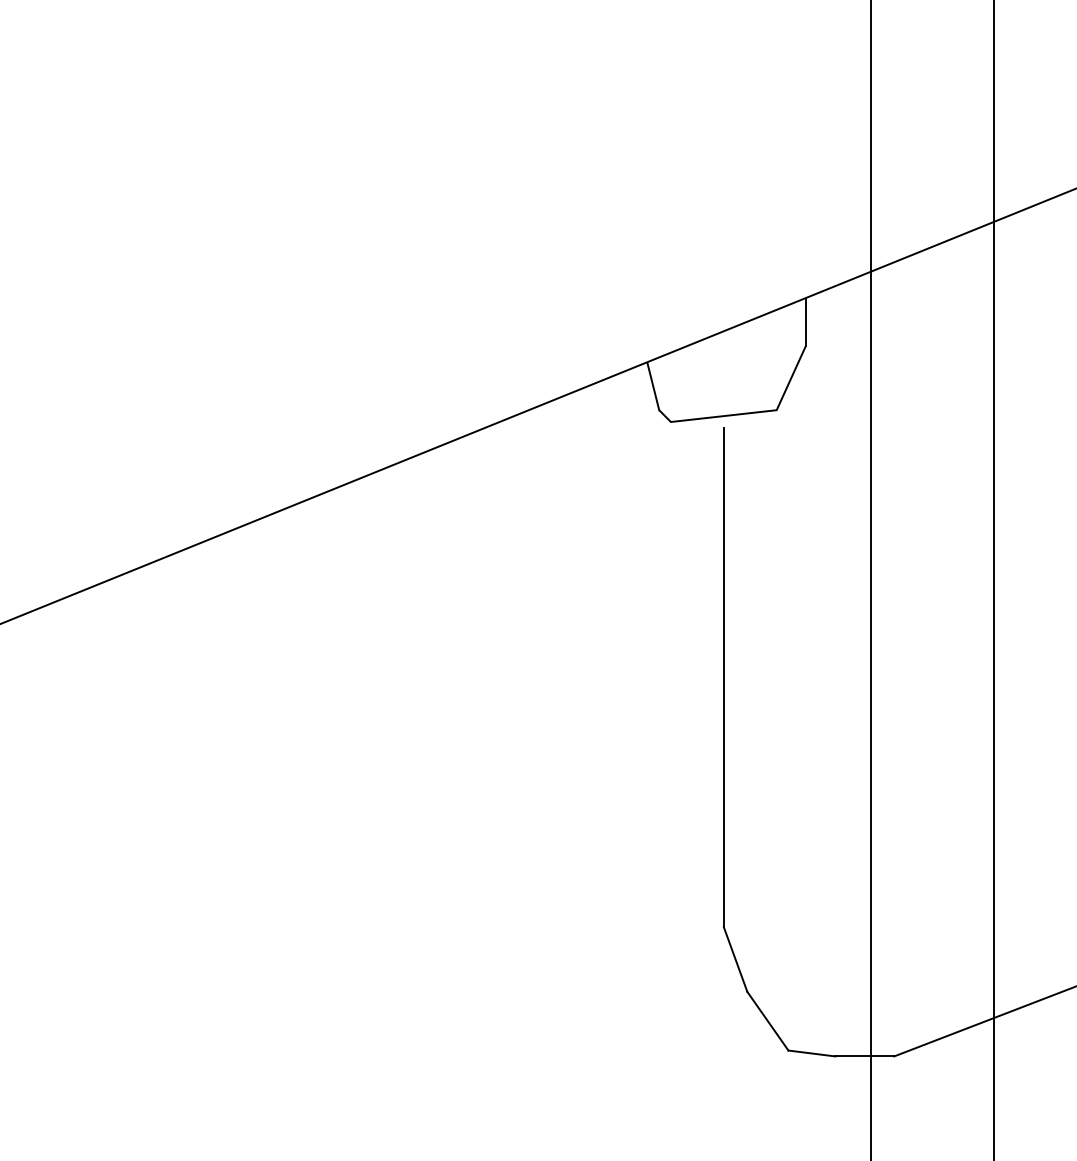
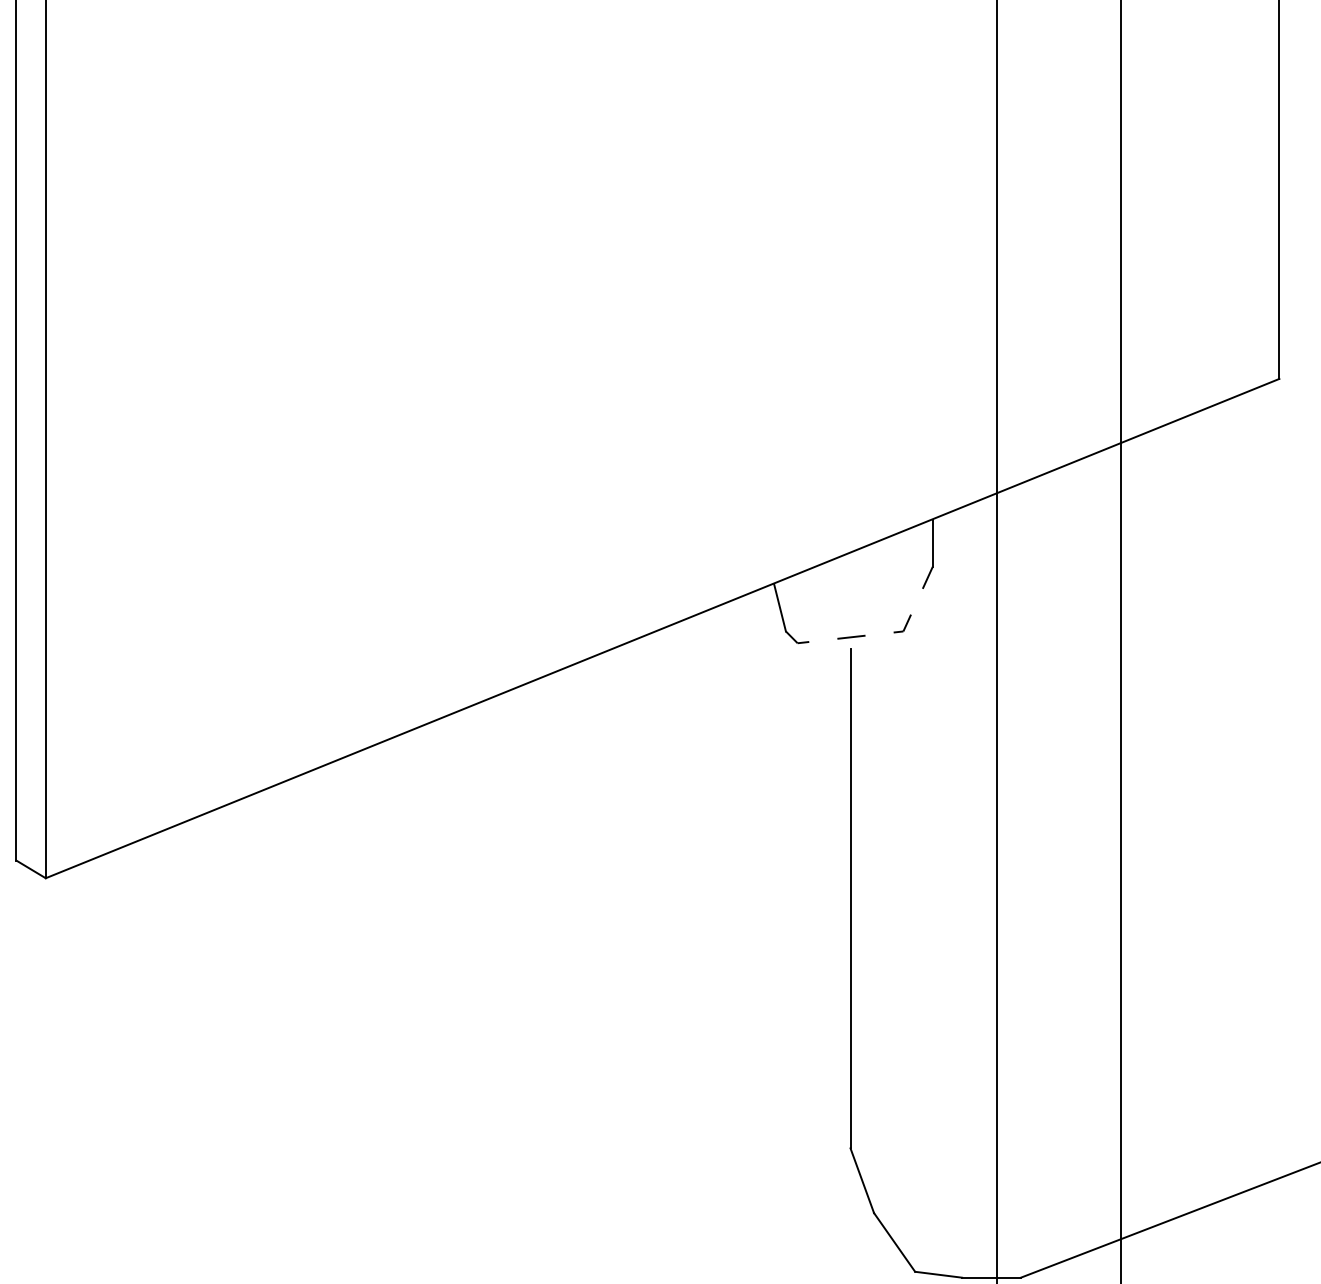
line: (750, 413) -> (877, 634), solid -> dashed

